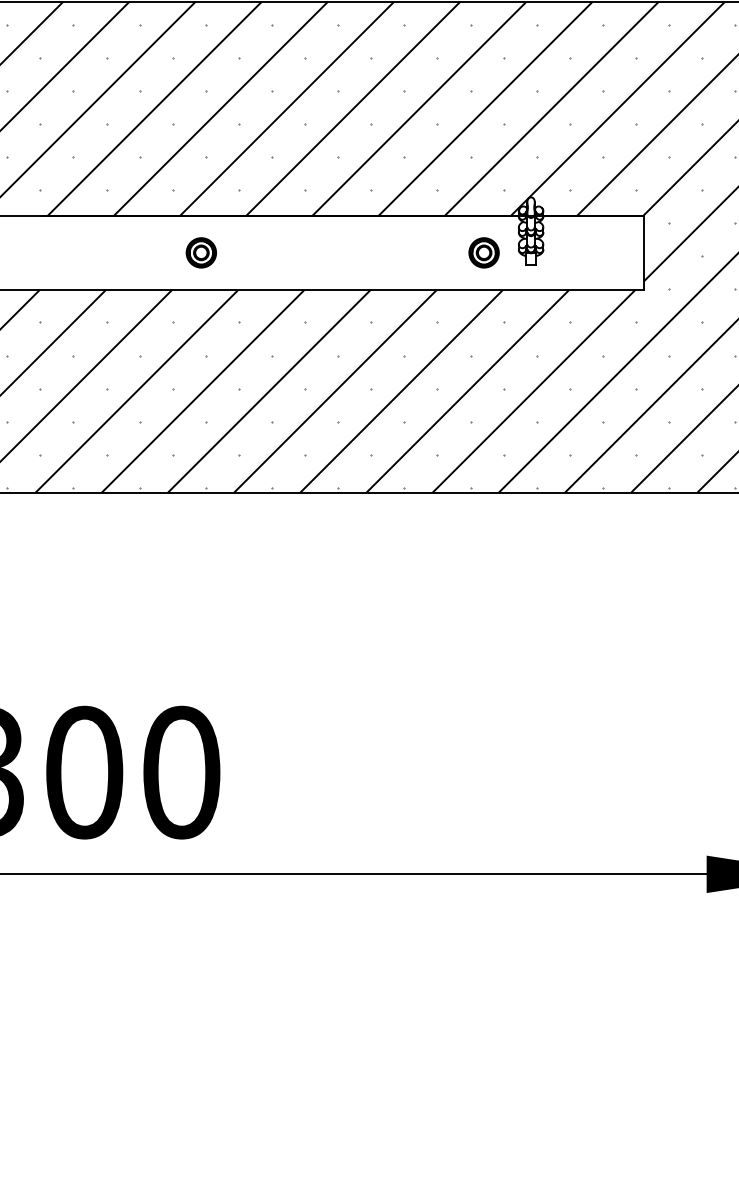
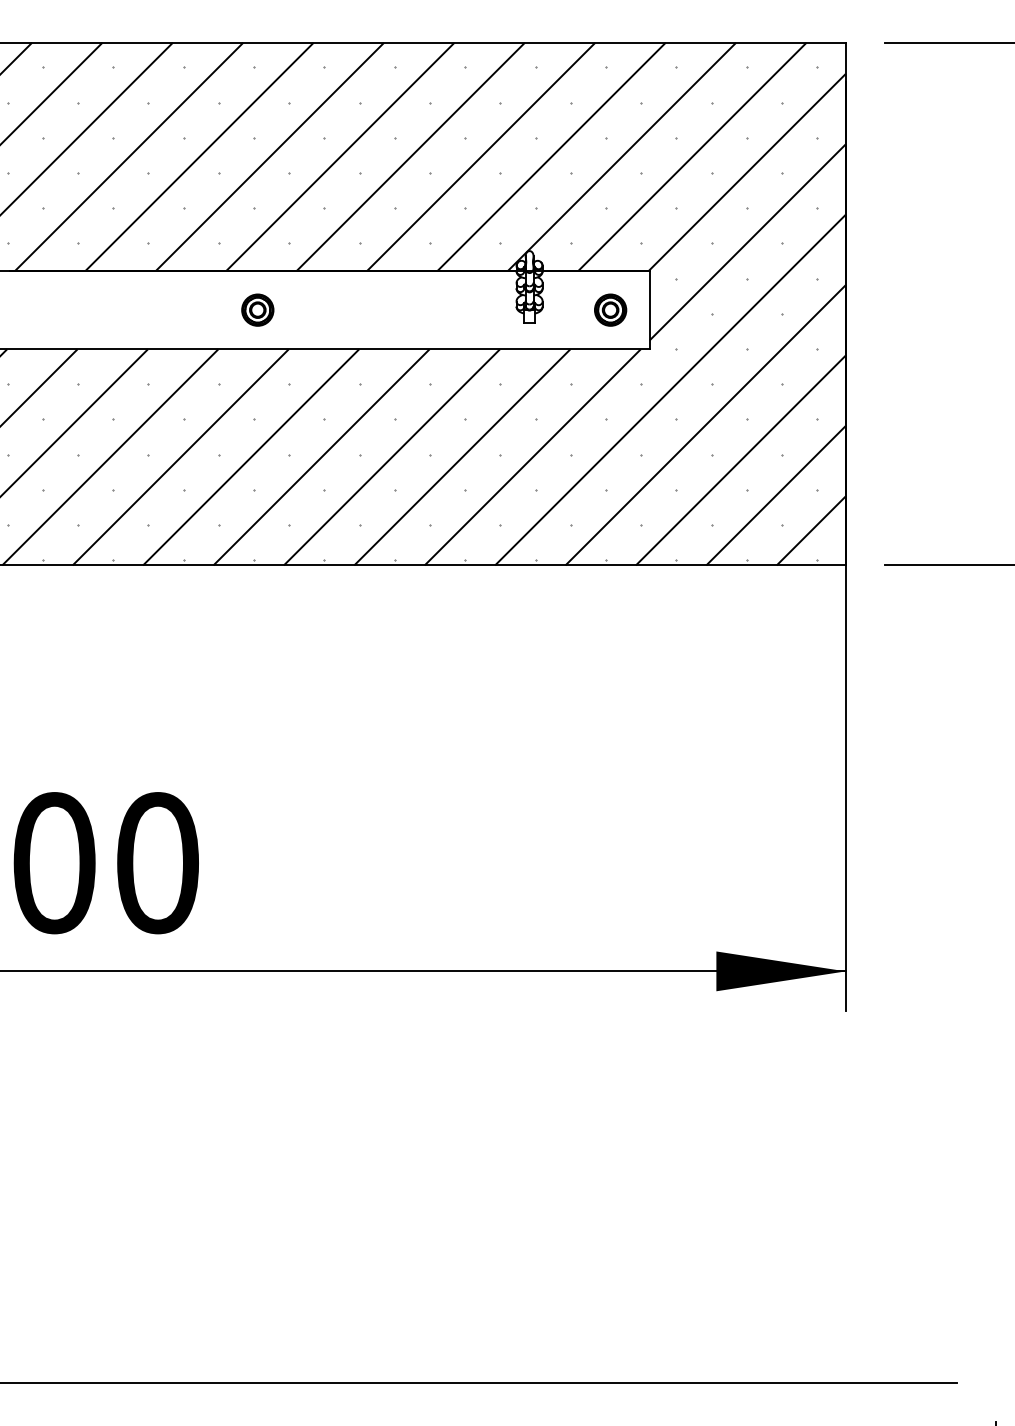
part: (201, 252) -> (257, 309), moved
part: (483, 252) -> (610, 309), moved

